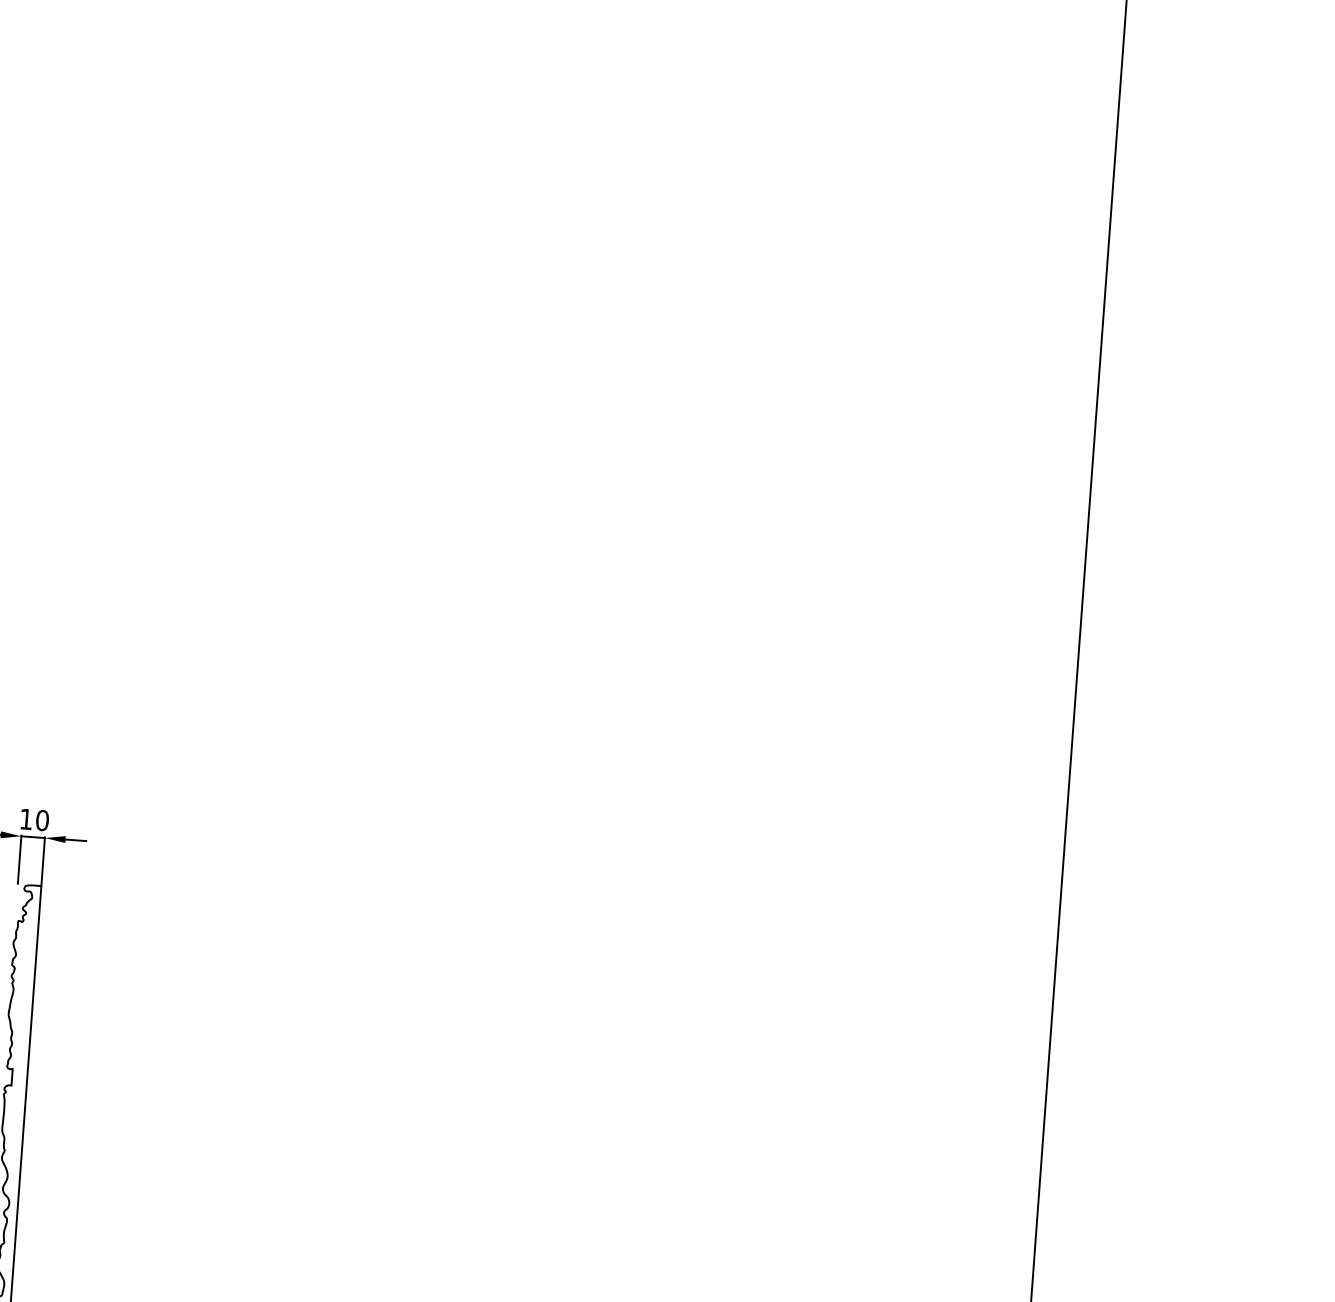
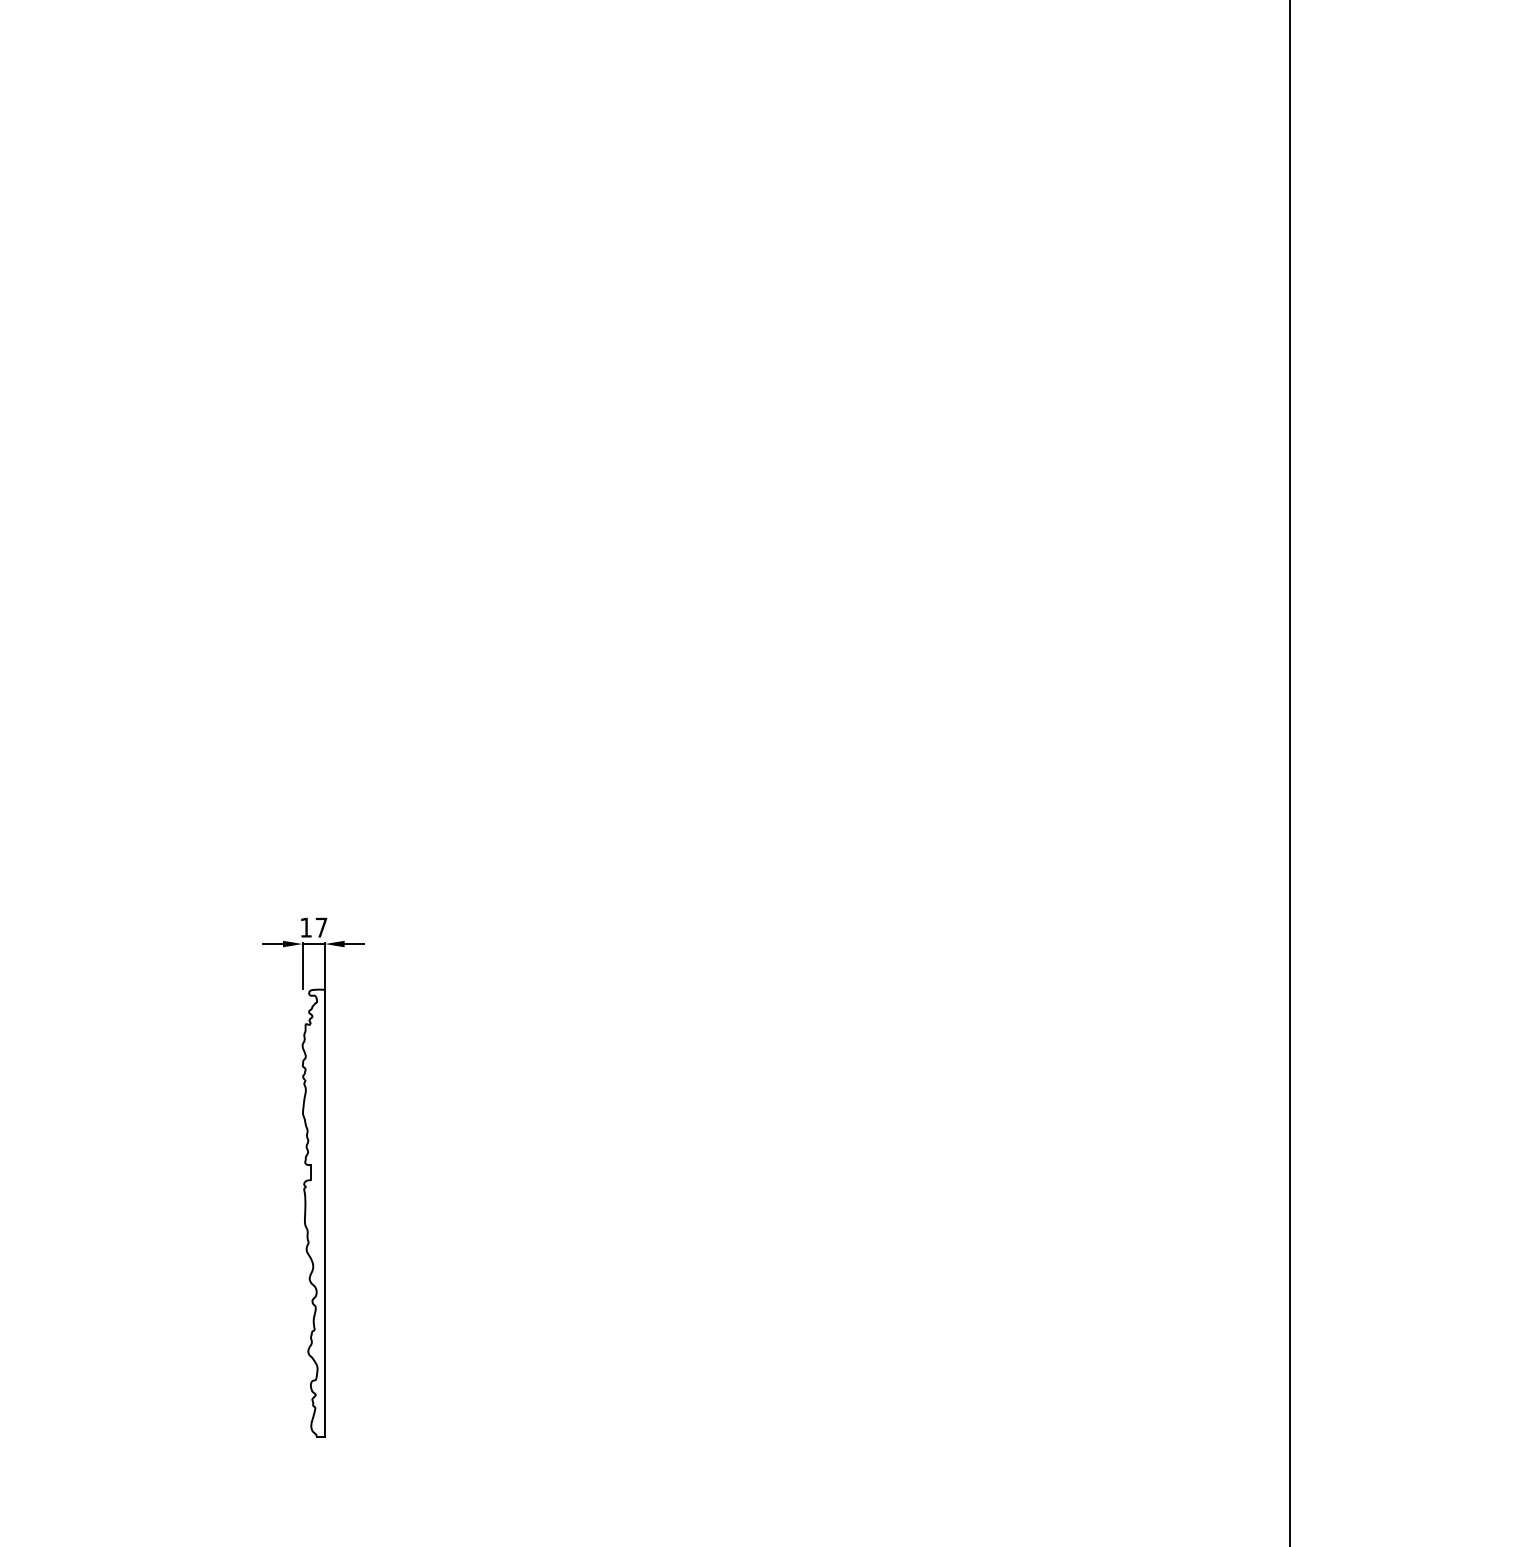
text: (42, 820) -> (321, 927), 10 -> 17

